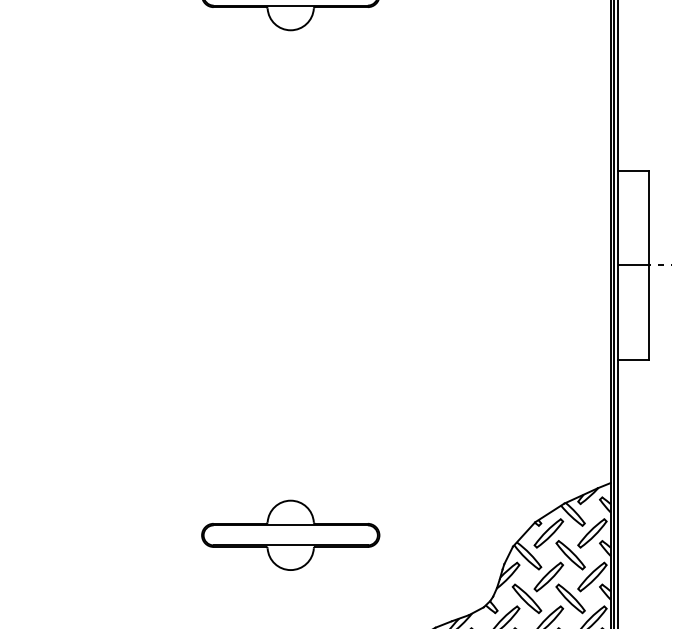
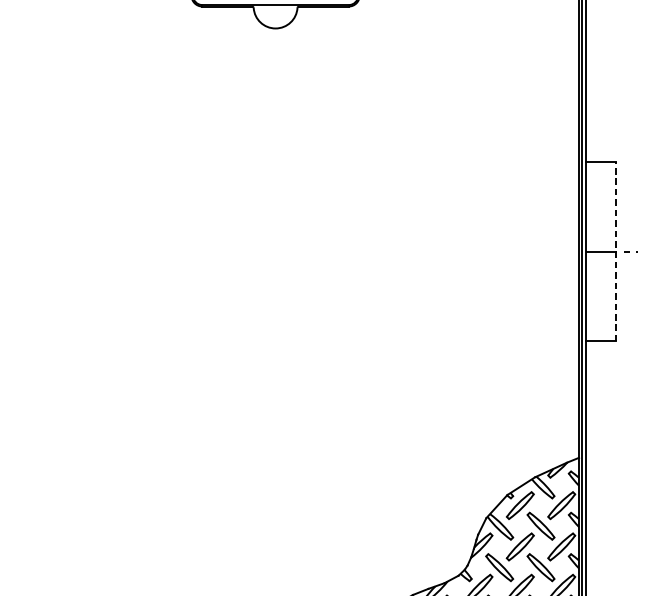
line: (649, 265) -> (615, 251), solid -> dashed
part: (290, 534) -> (275, 506), removed

